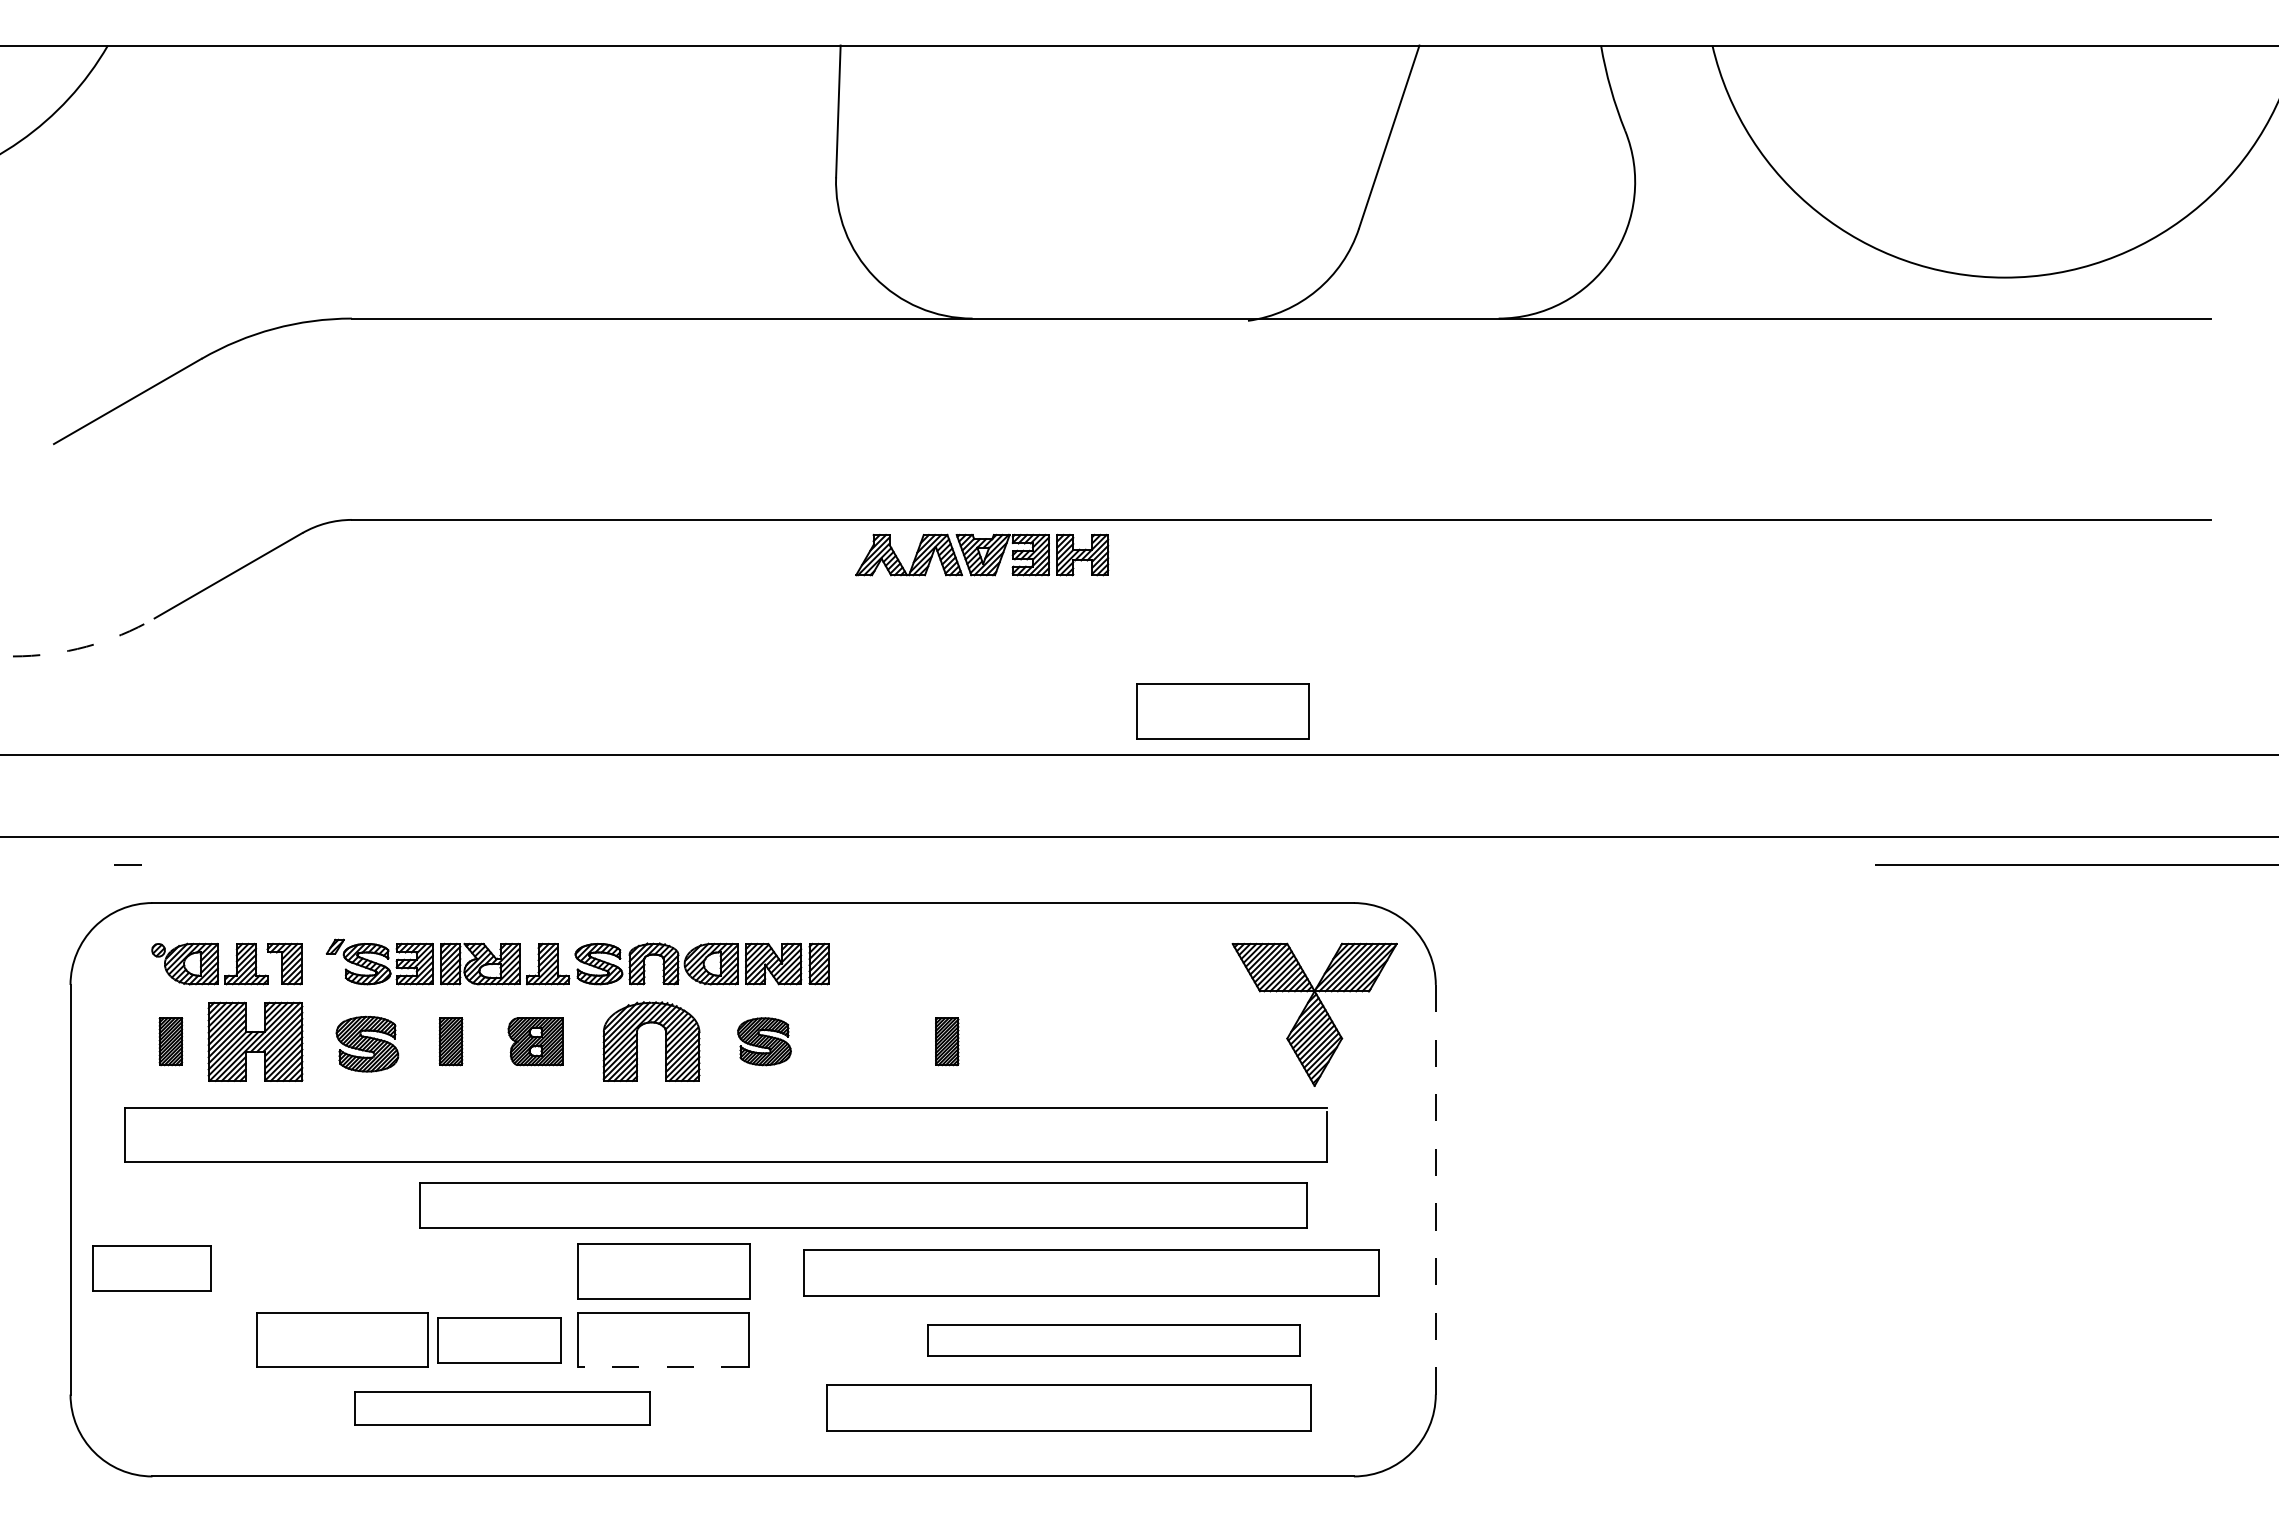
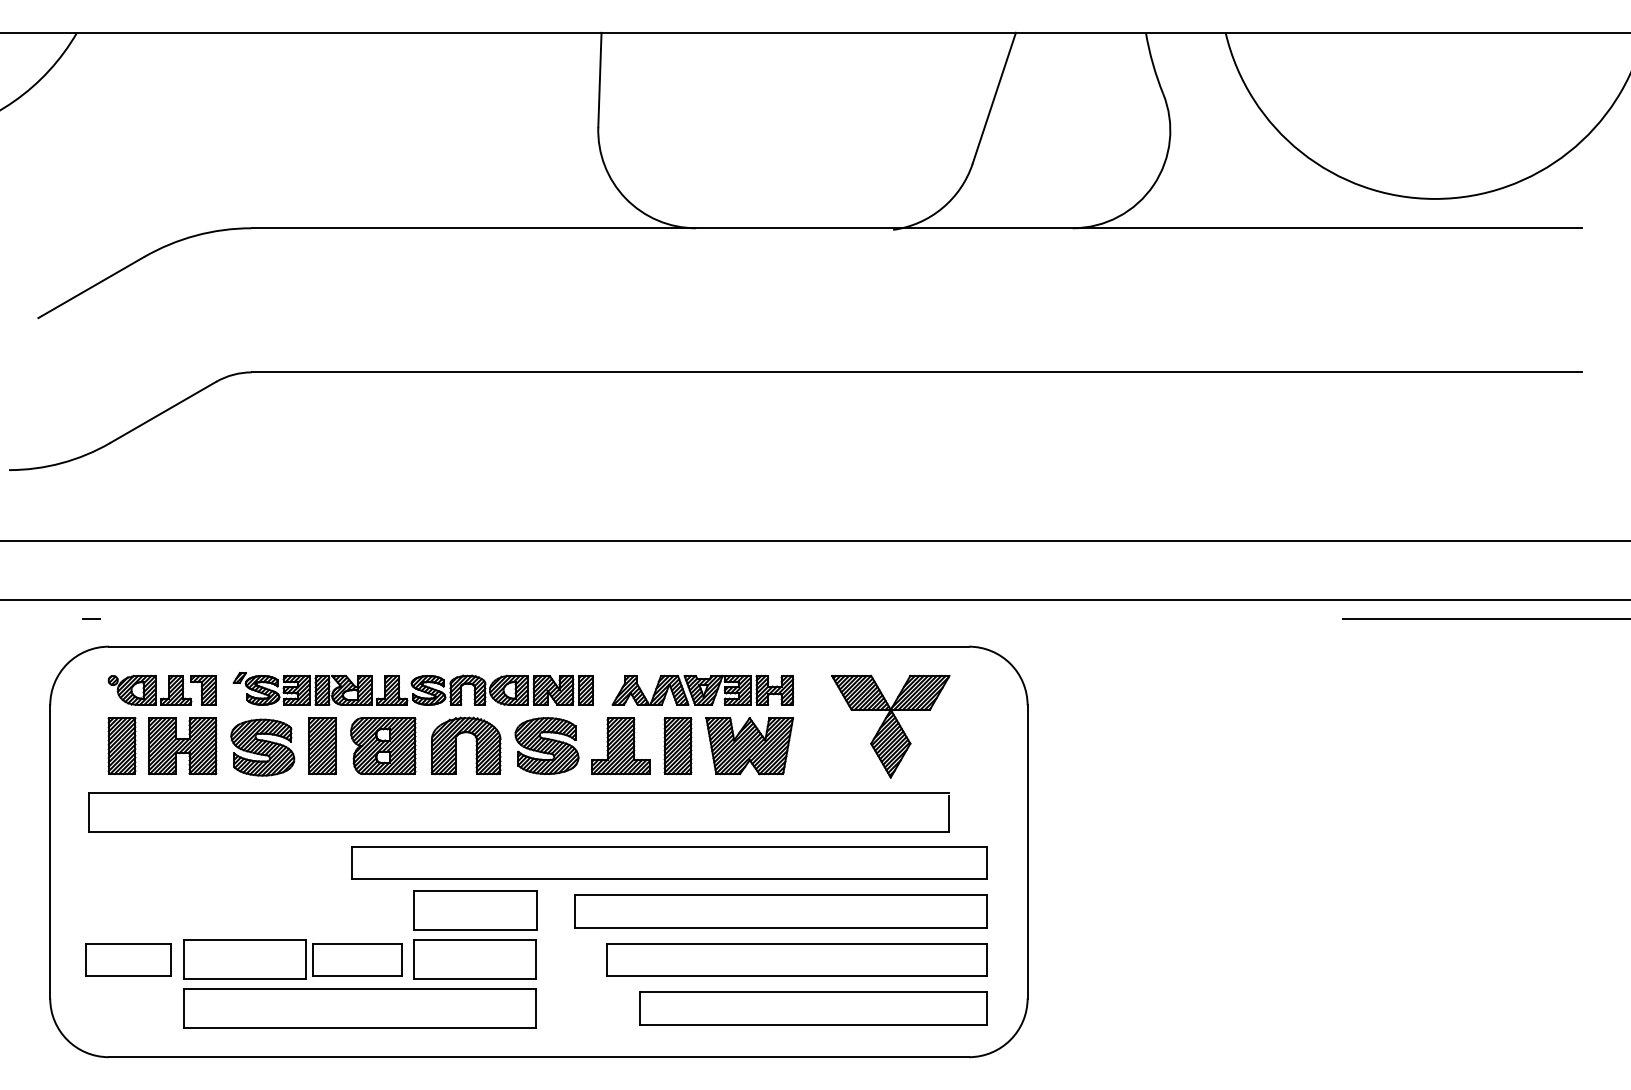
part: (982, 554) -> (703, 689), moved
arc: (86, 646) -> (61, 463), dashed -> solid
part: (1222, 711) -> (874, 509), removed
part: (1314, 1014) -> (890, 726), moved
part: (170, 1041) -> (121, 745), size x1.67
part: (450, 1041) -> (322, 745), size x1.67
part: (535, 1041) -> (383, 745), size x1.67
part: (764, 1041) -> (547, 745), size x1.67
part: (867, 1041) -> (620, 745), added
part: (946, 1041) -> (677, 745), size x1.67
part: (1047, 1041) -> (749, 745), added
part: (367, 1044) -> (262, 747), size x1.43
line: (1435, 1189) -> (1027, 851), dashed -> solid
part: (863, 1205) -> (669, 863), moved
part: (151, 1268) -> (128, 959), moved
part: (1113, 1340) -> (796, 959), size x1.43
line: (662, 1367) -> (474, 979), dashed -> solid
part: (1068, 1407) -> (813, 1007), moved
part: (502, 1408) -> (359, 1008), size x1.67

